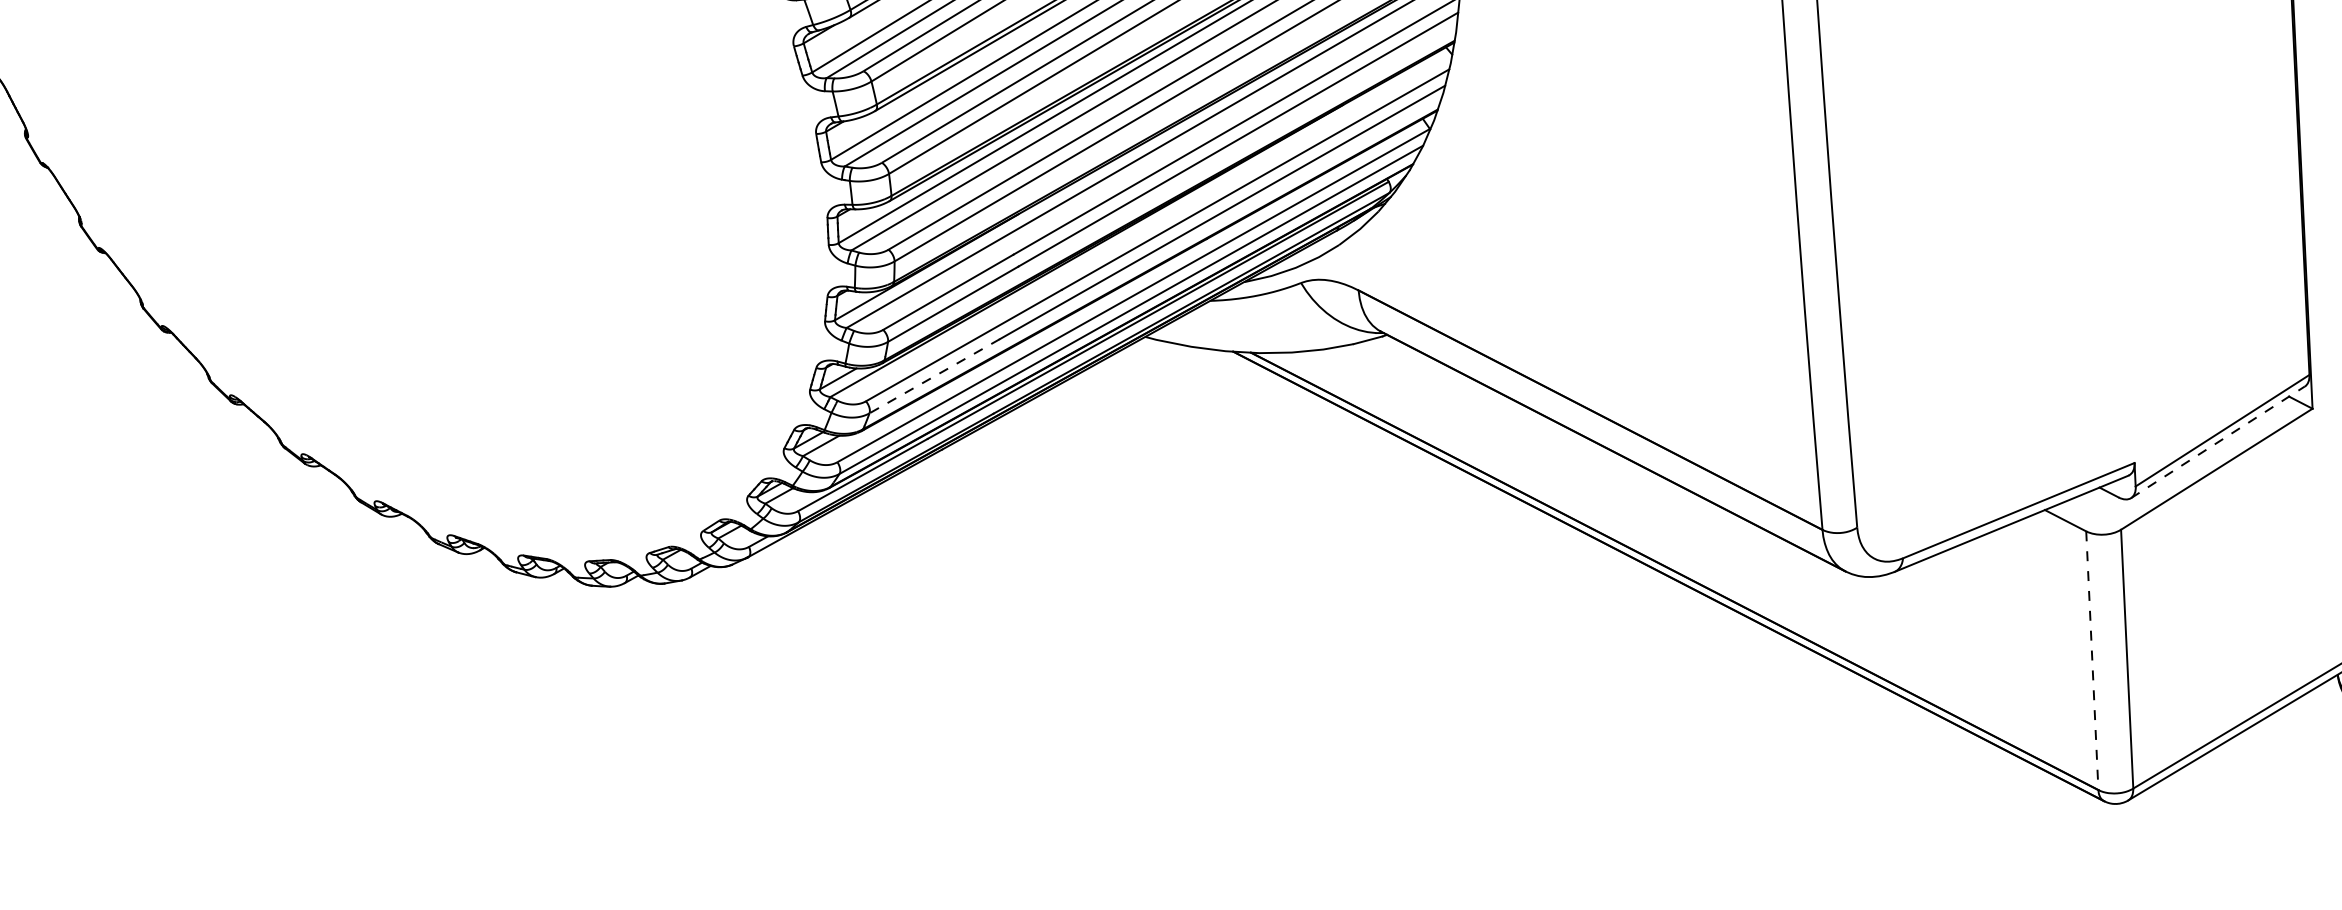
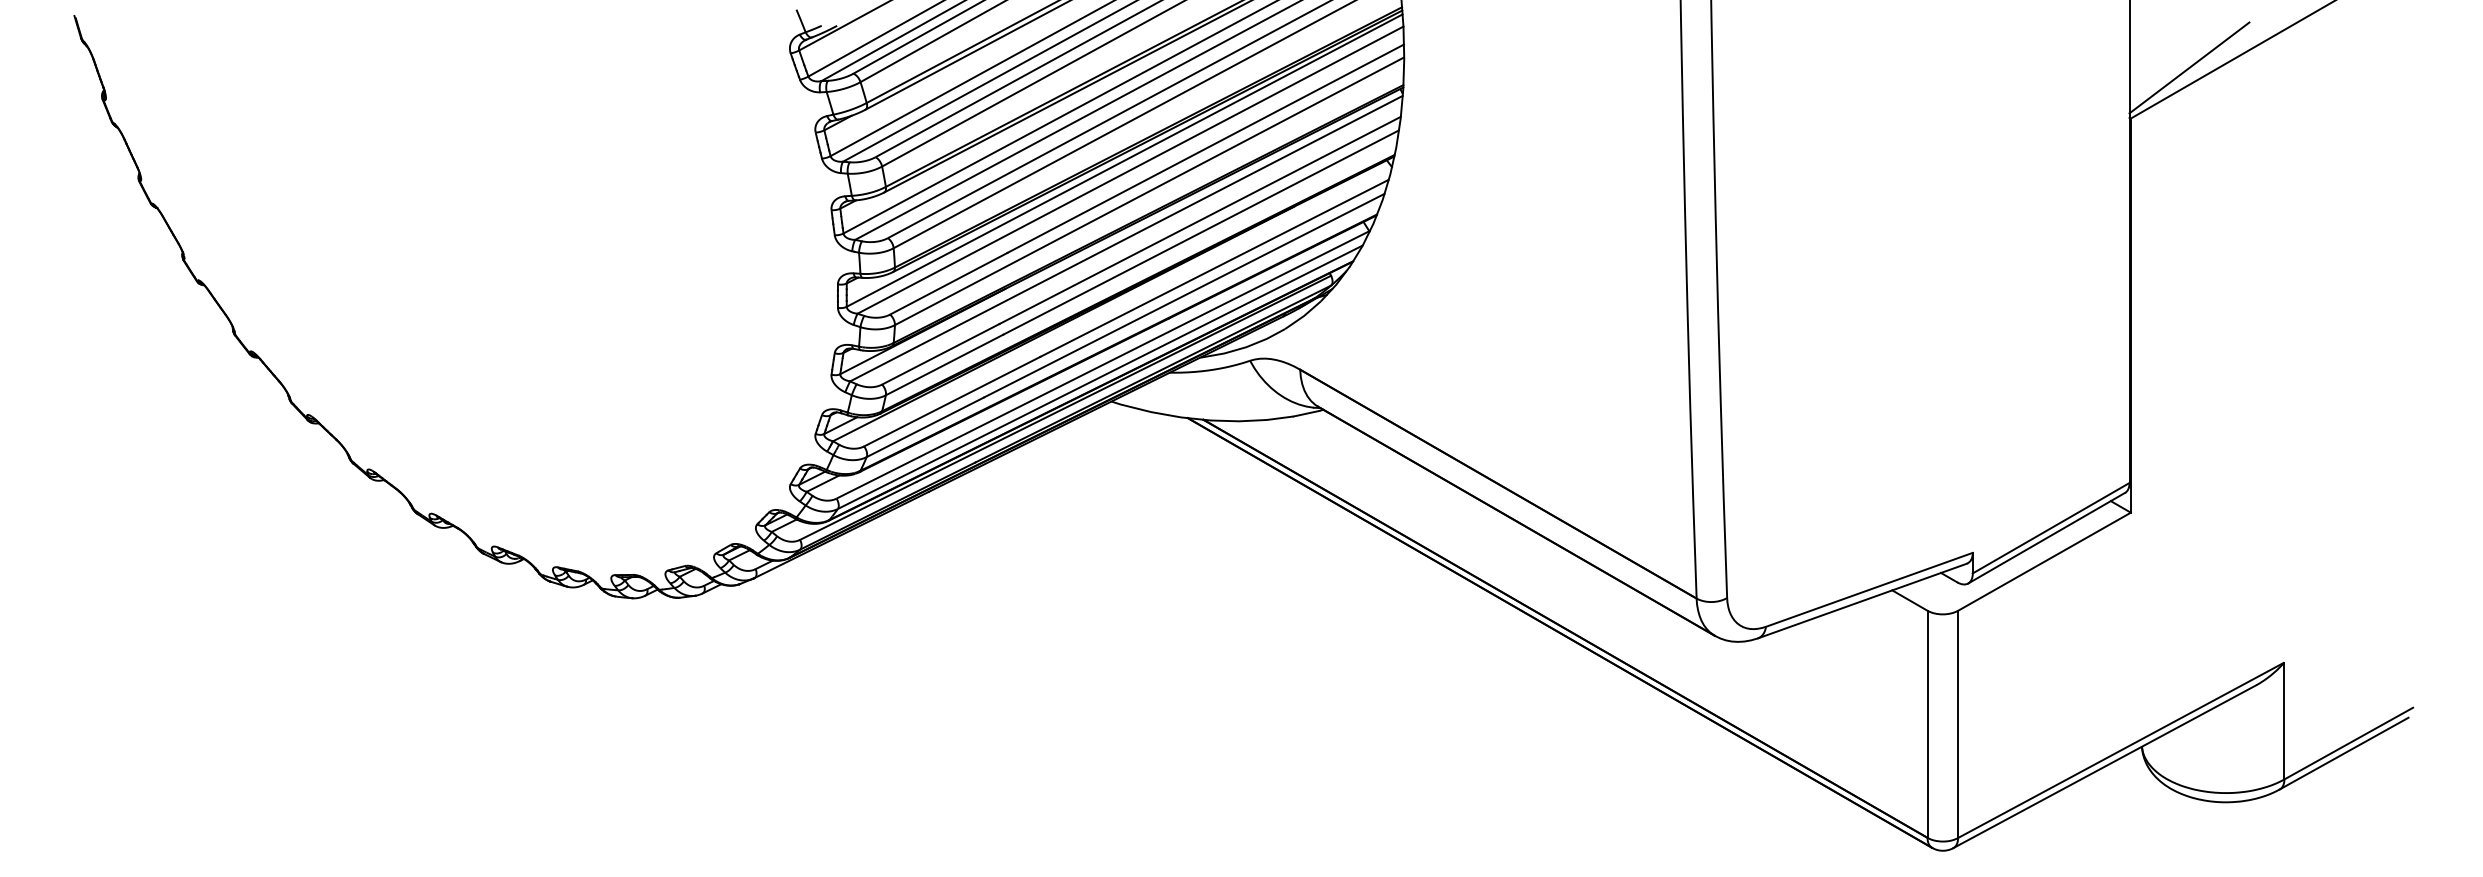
line: (934, 376) -> (925, 427), dashed -> solid
line: (2217, 442) -> (2046, 538), dashed -> solid
line: (2092, 660) -> (1927, 724), dashed -> solid

